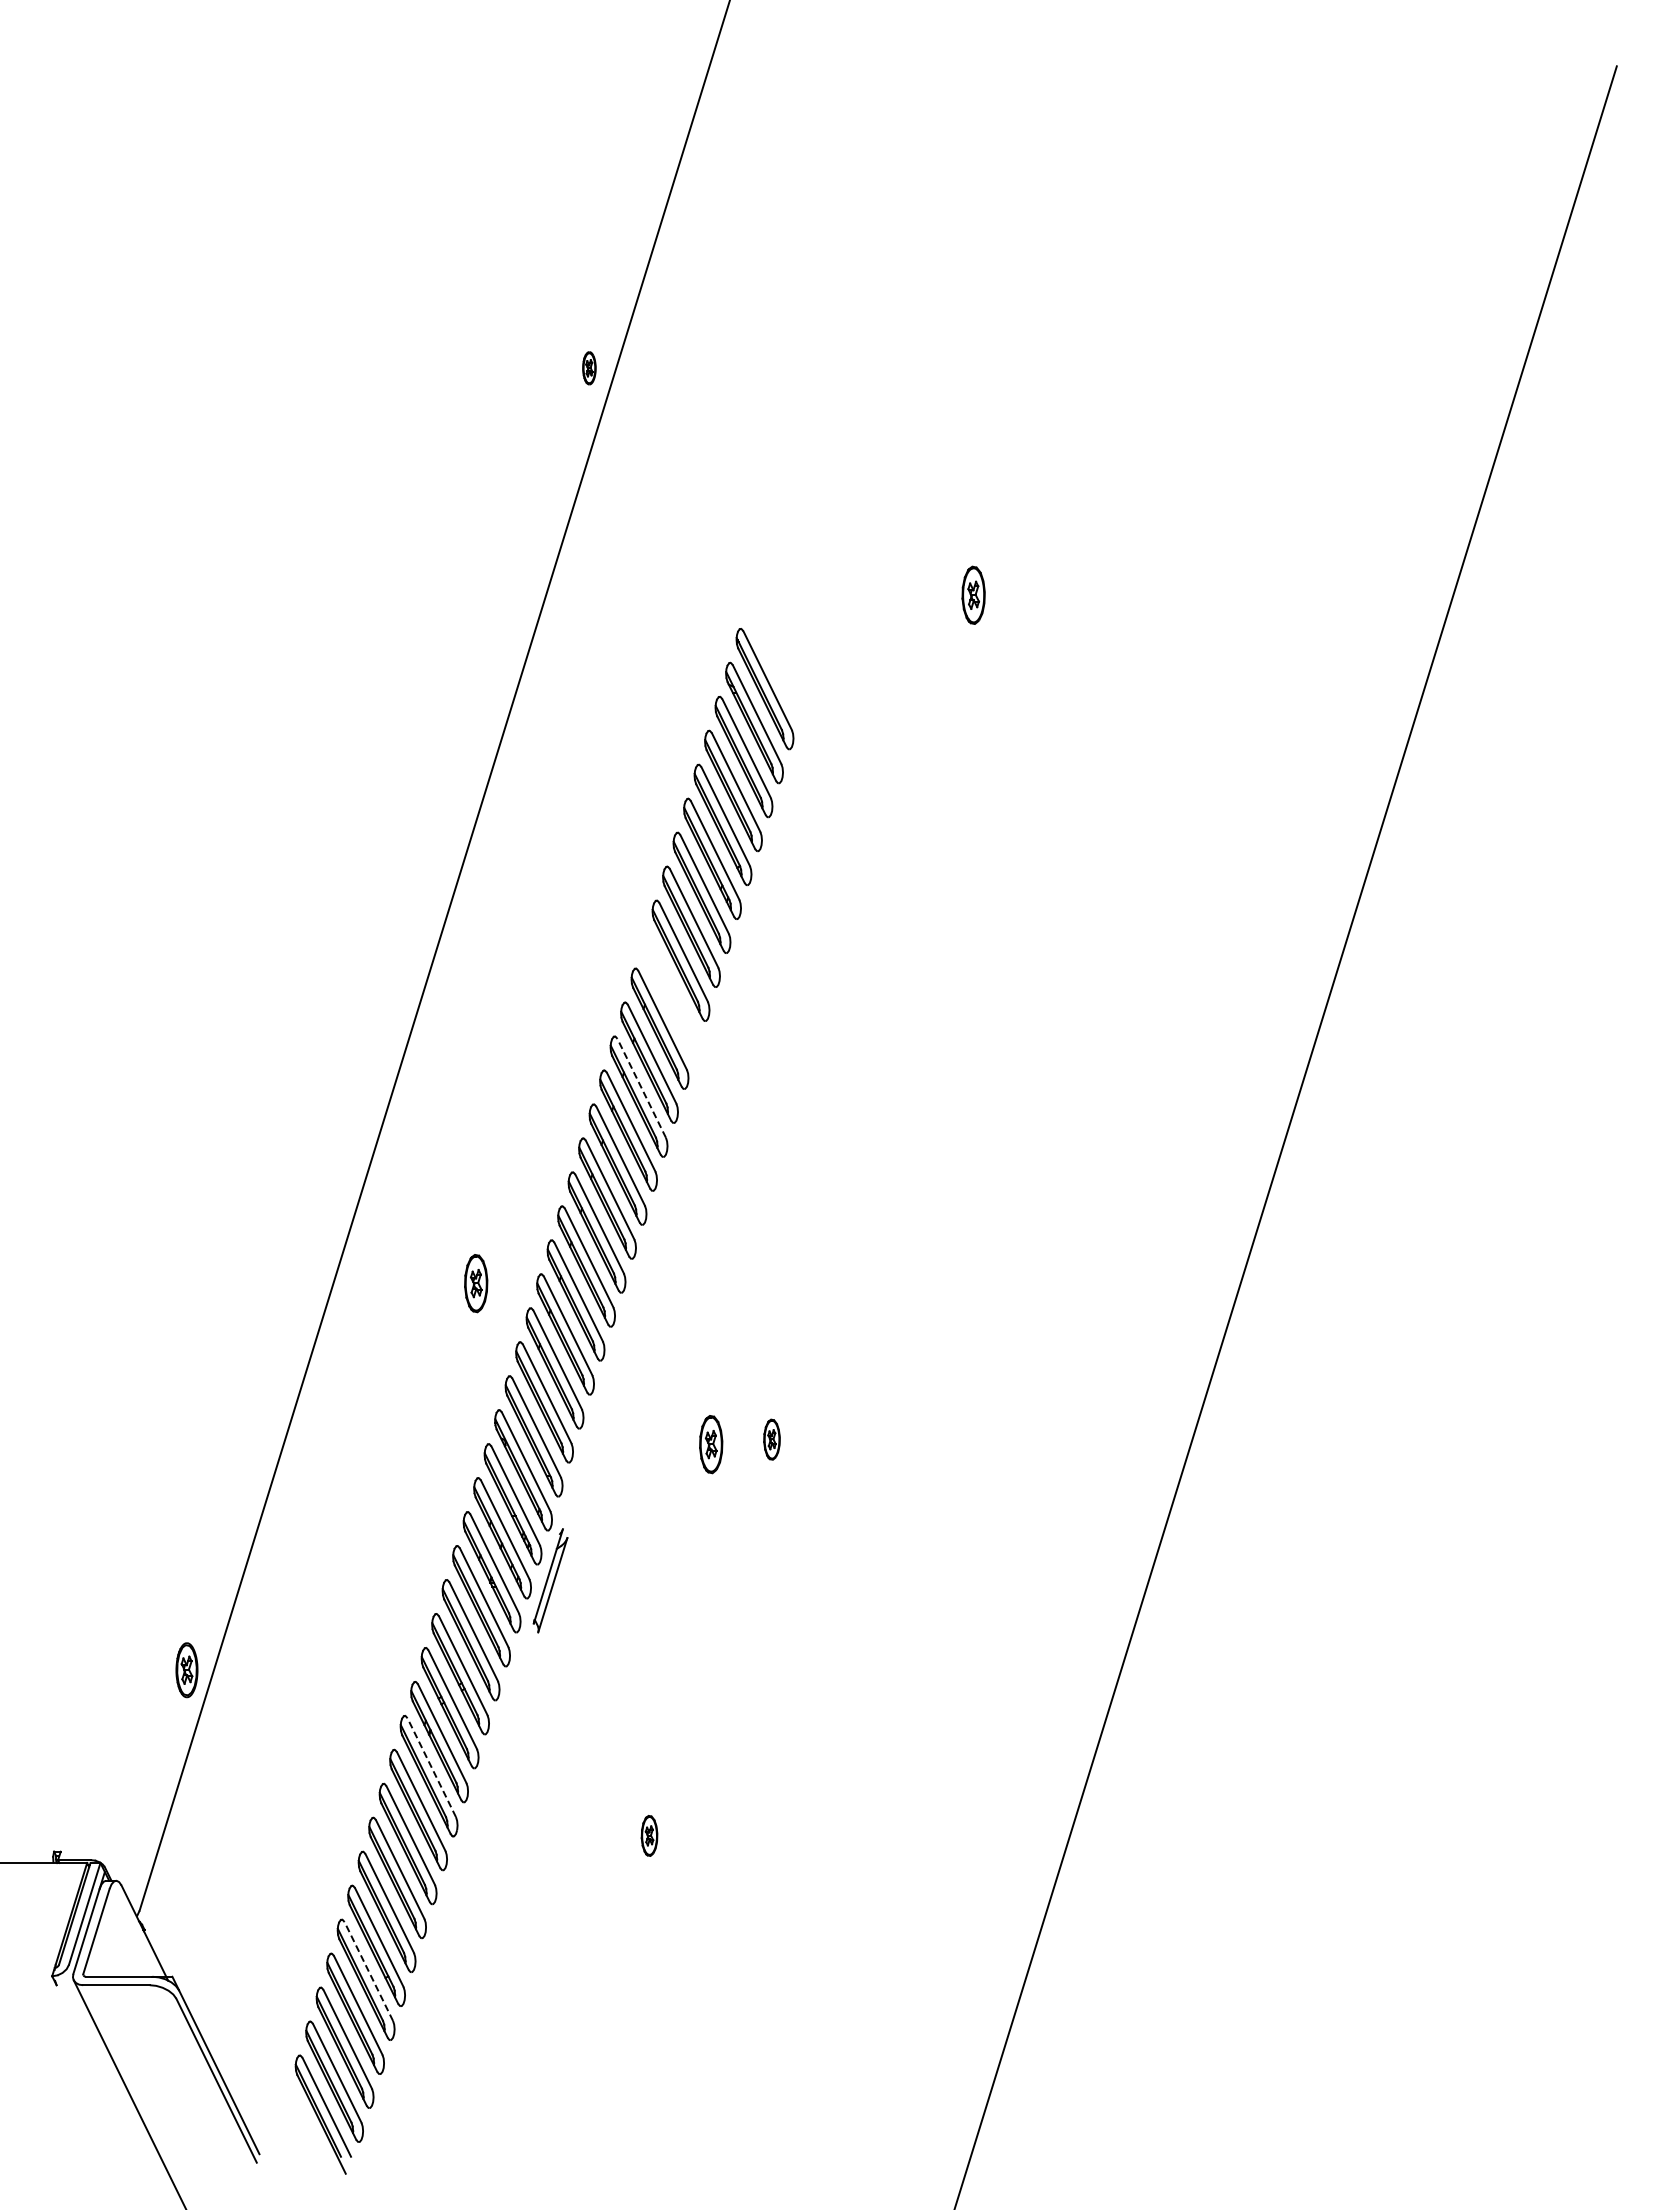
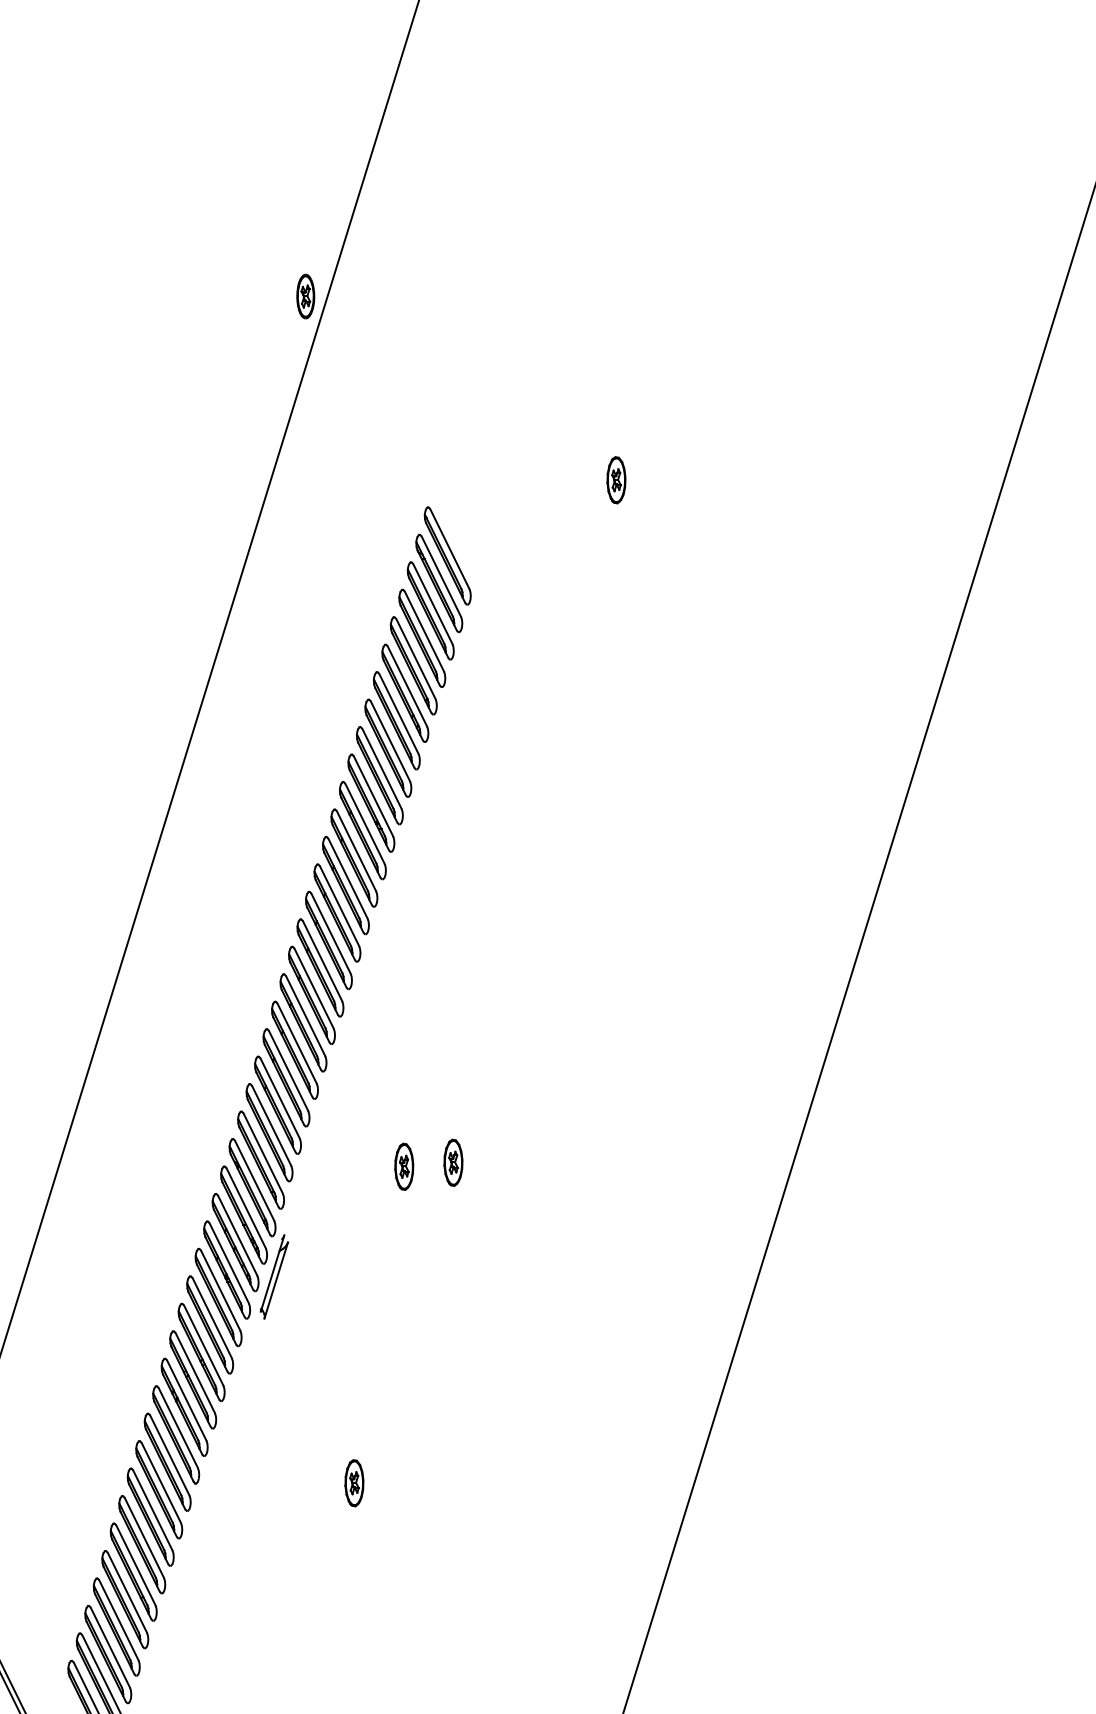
part: (589, 368) -> (305, 296), size x1.67
part: (670, 994) -> (371, 802), added
line: (641, 1087) -> (347, 878), dashed -> solid
part: (476, 1283) -> (214, 1036), removed
part: (771, 1439) -> (453, 1162), size x1.43
line: (431, 1767) -> (178, 1427), dashed -> solid
part: (649, 1835) -> (354, 1482), size x1.43
line: (368, 1971) -> (127, 1592), dashed -> solid

